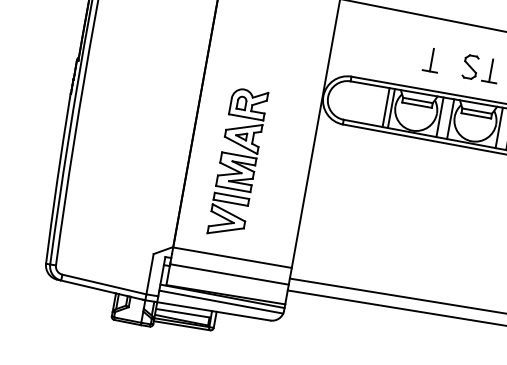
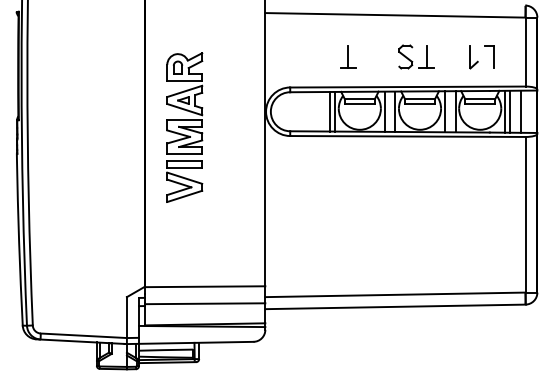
part: (432, 59) -> (348, 56), moved
part: (237, 162) -> (184, 127), moved
line: (220, 302) -> (201, 332), removed

